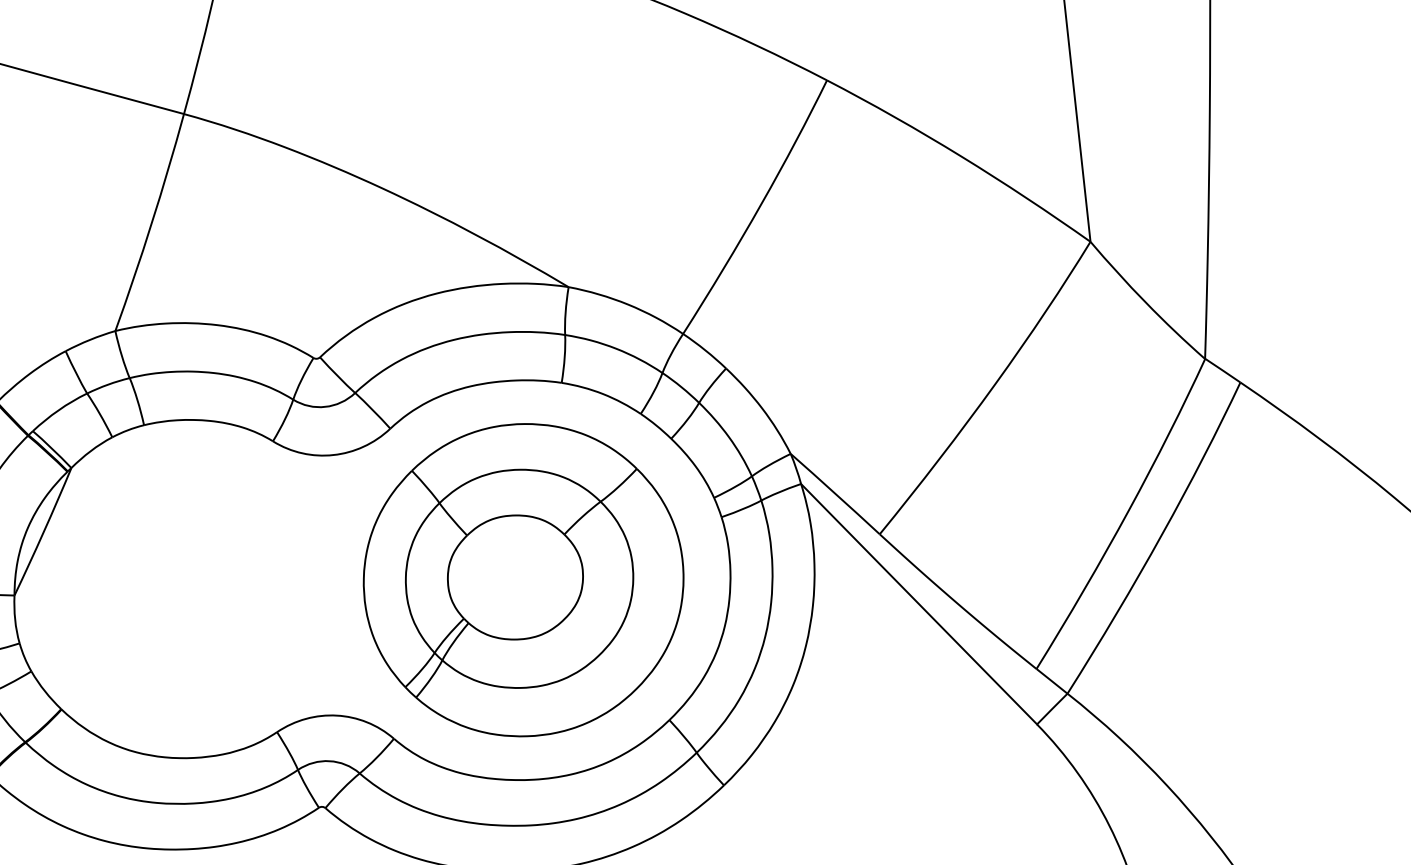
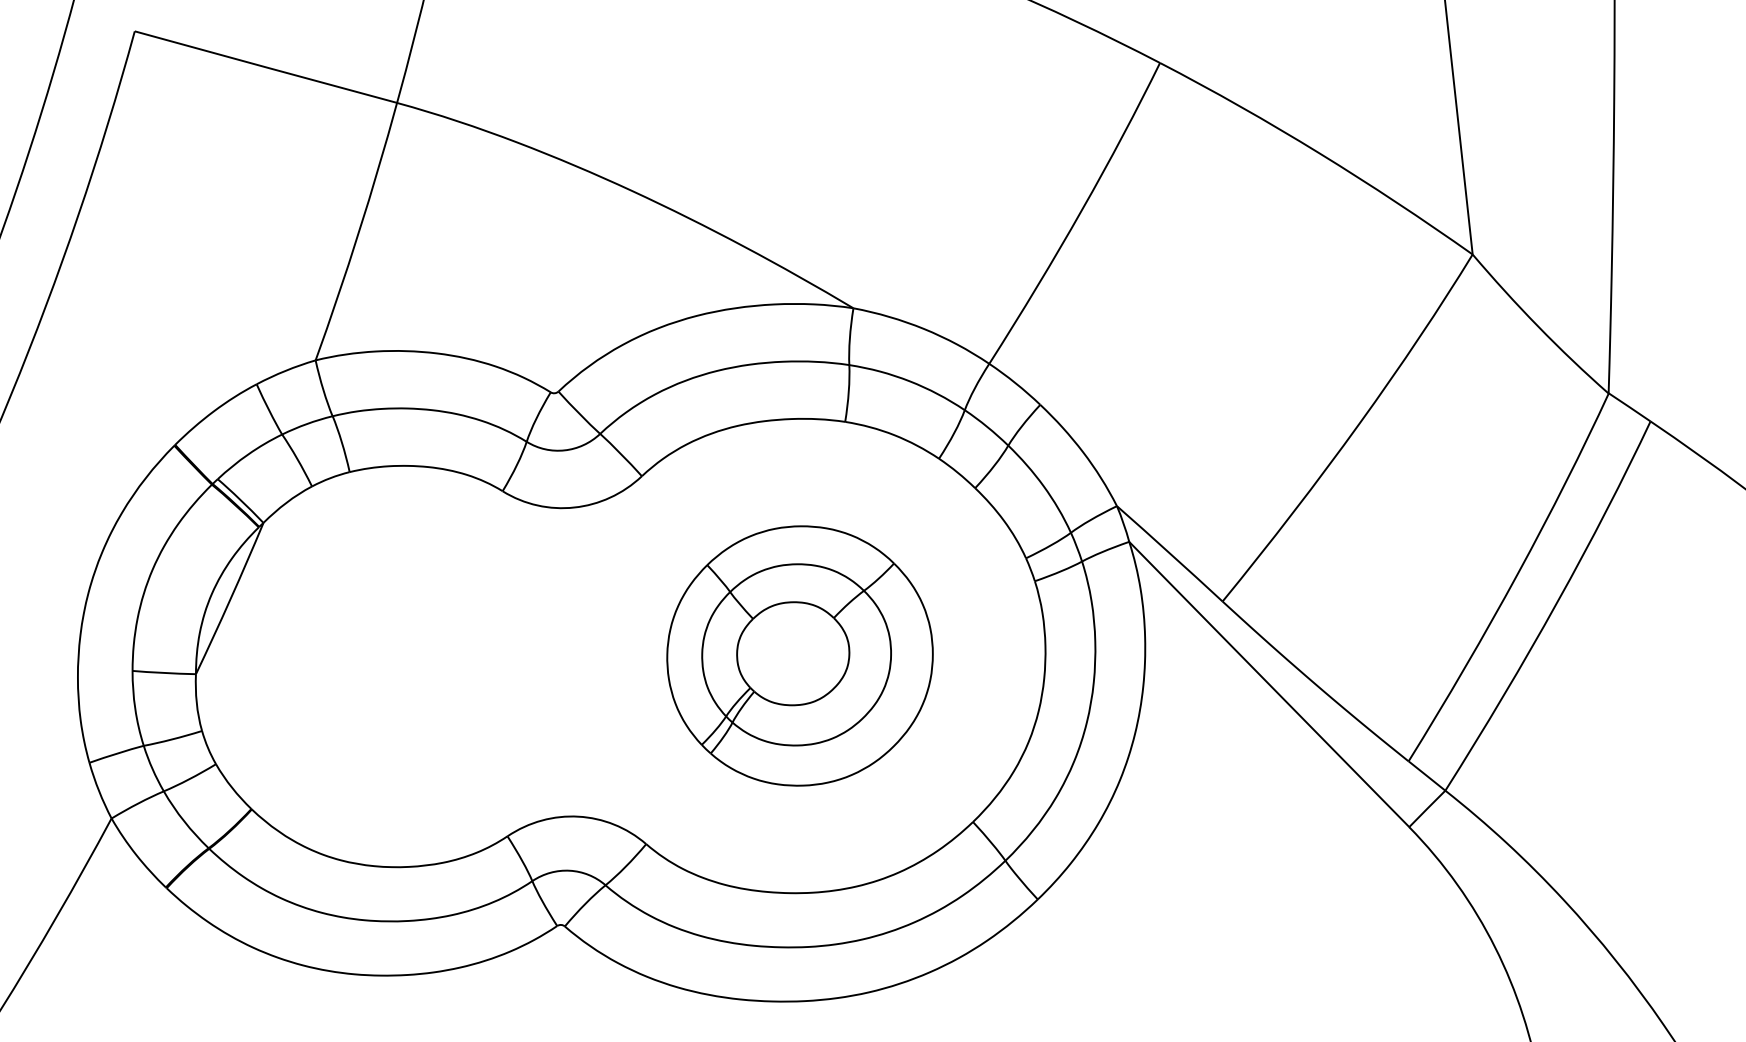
part: (523, 579) -> (799, 655), size x0.7

